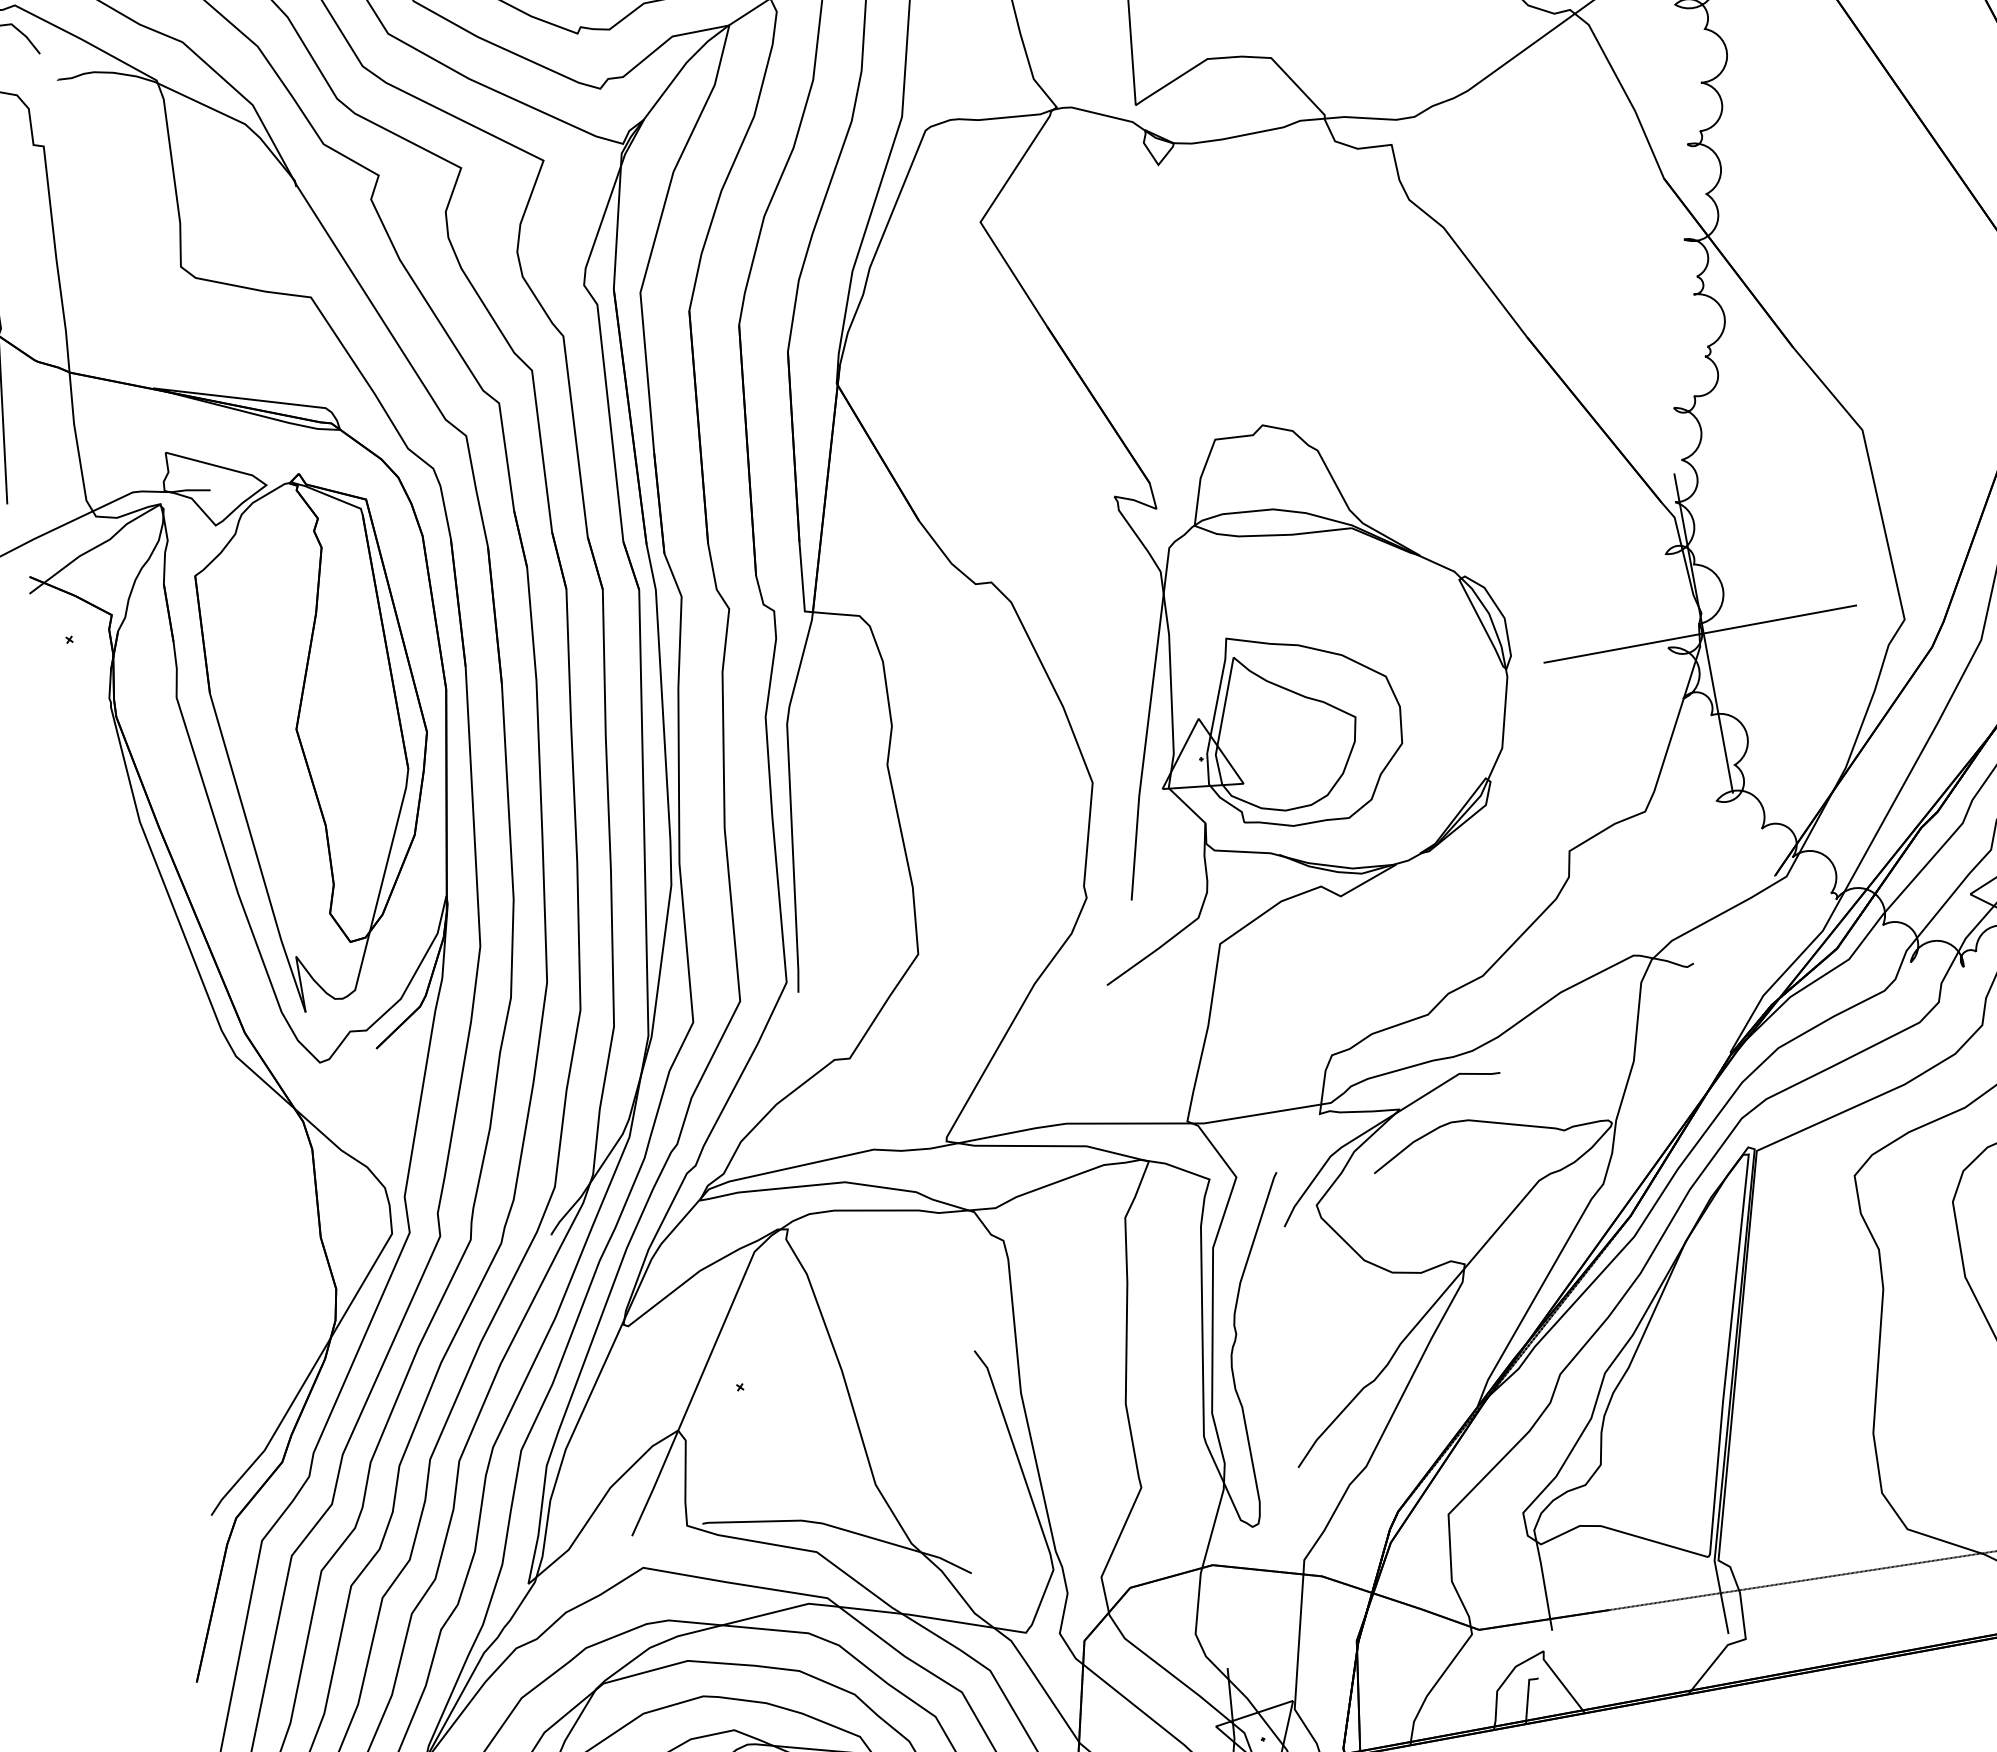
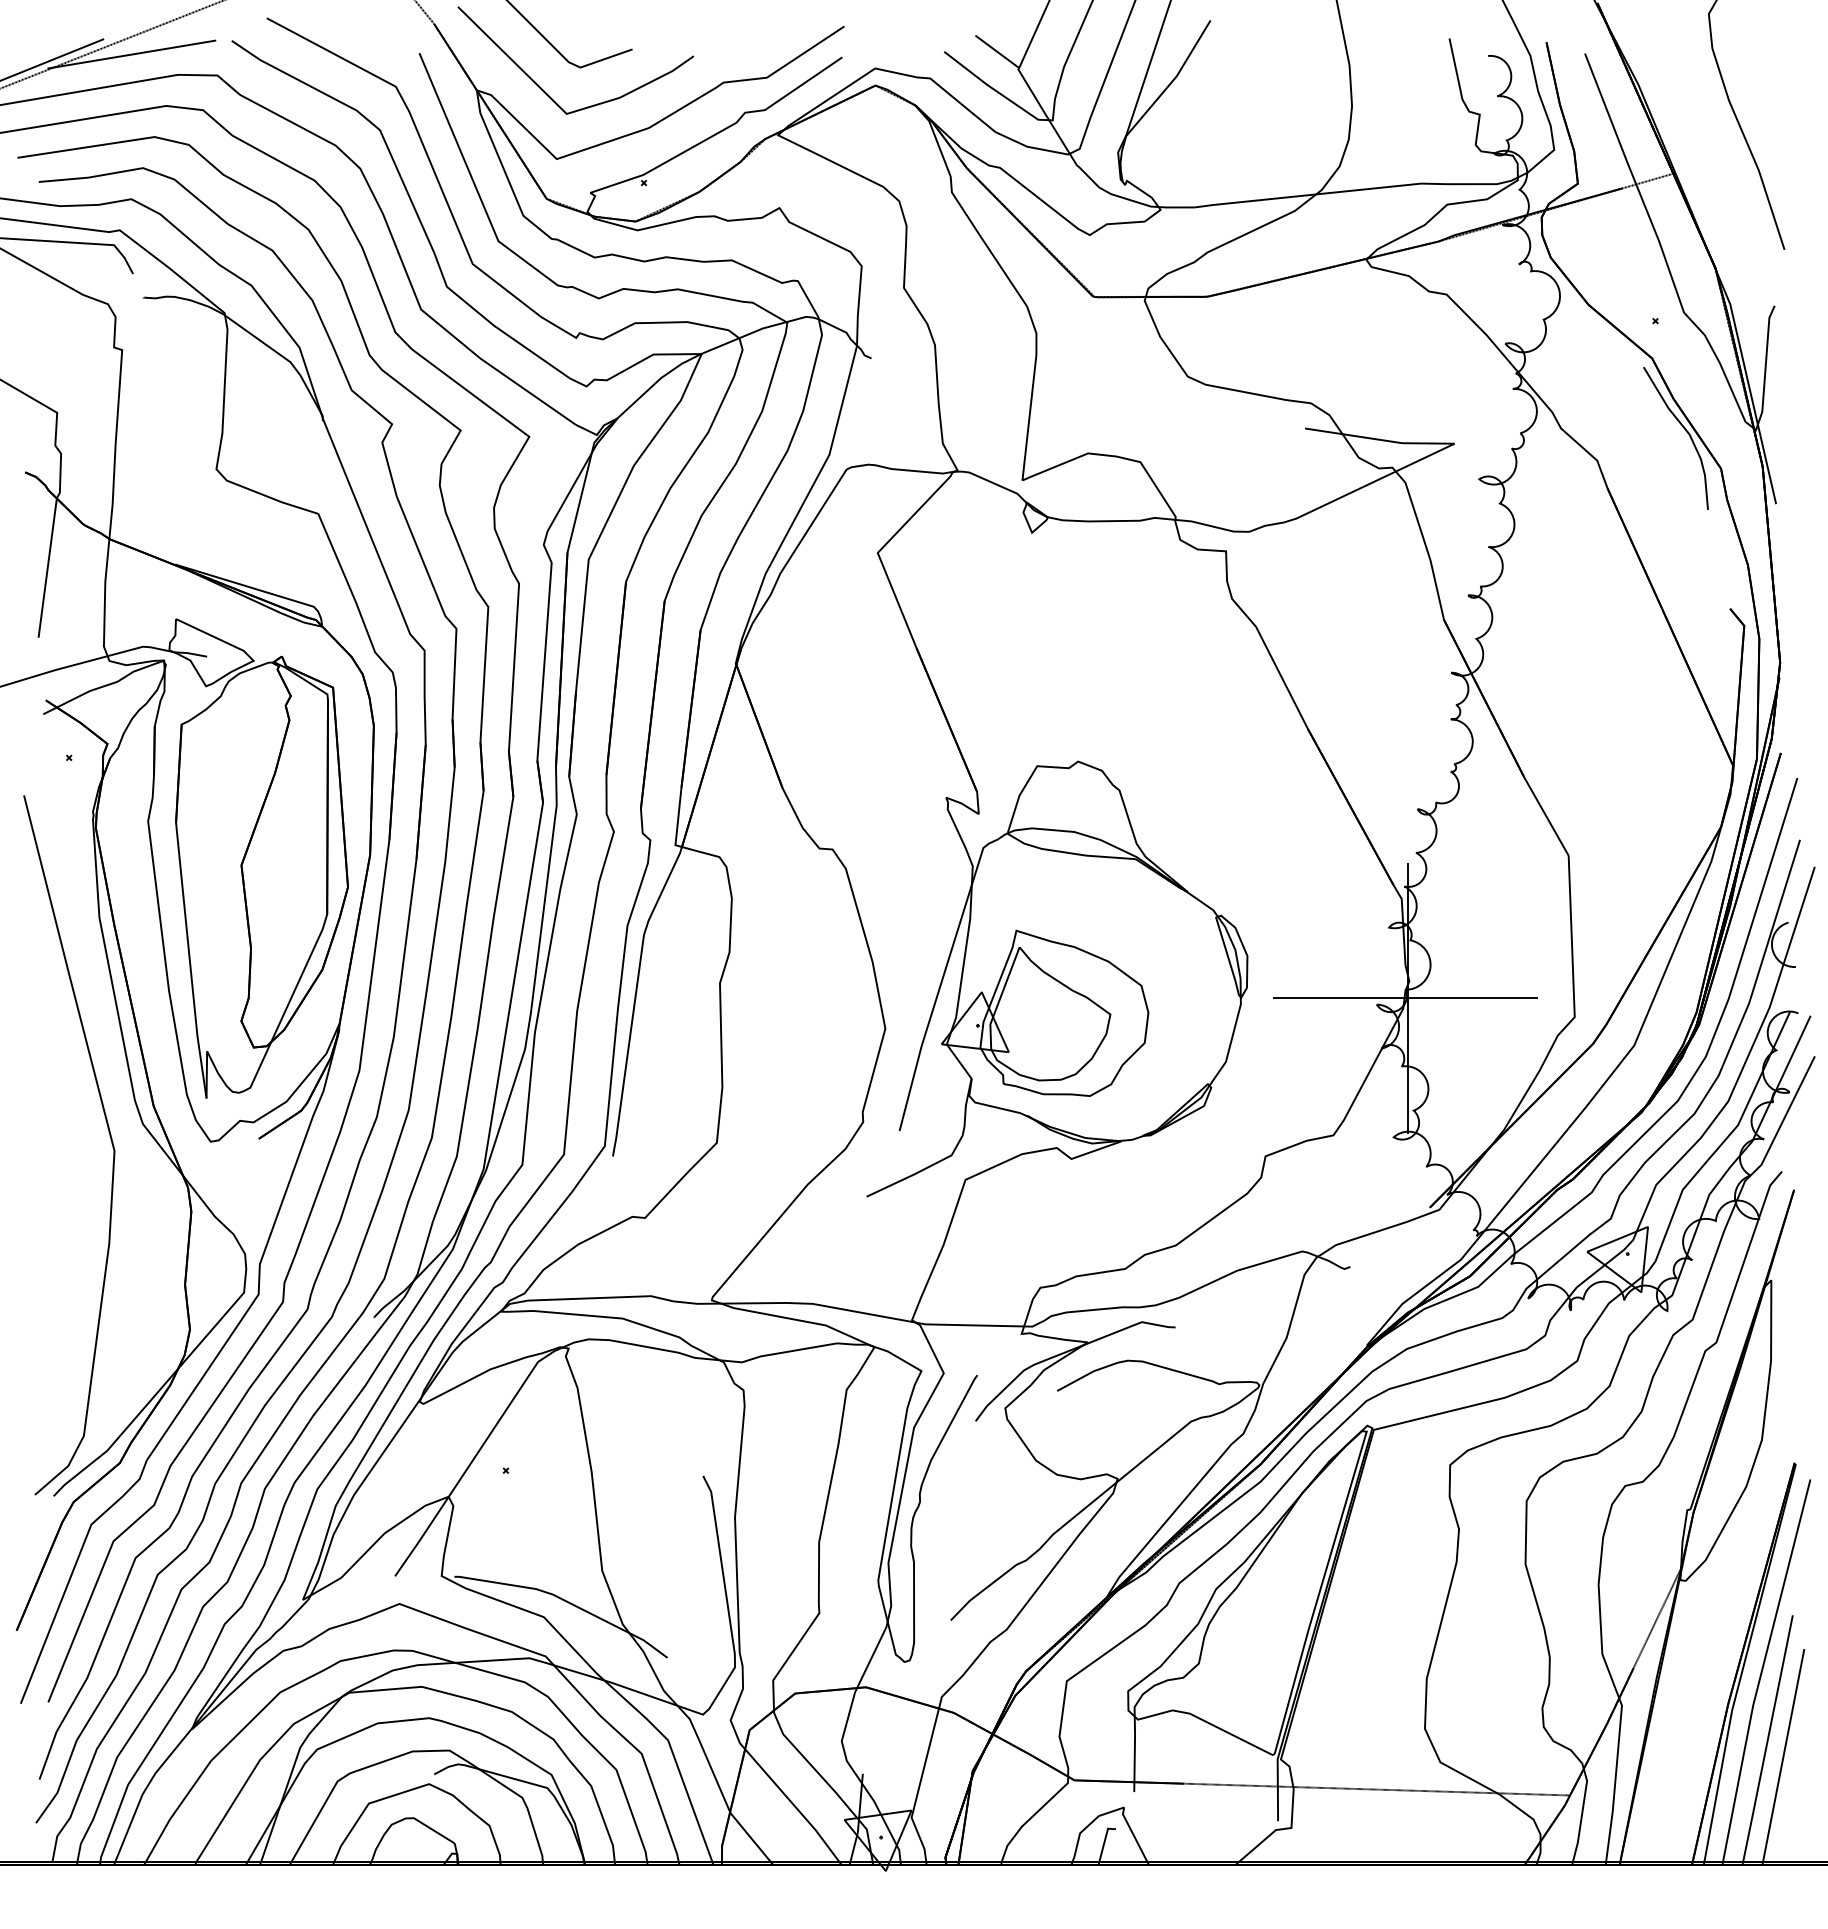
curve: (199, 1078) -> (109, 1136), added

